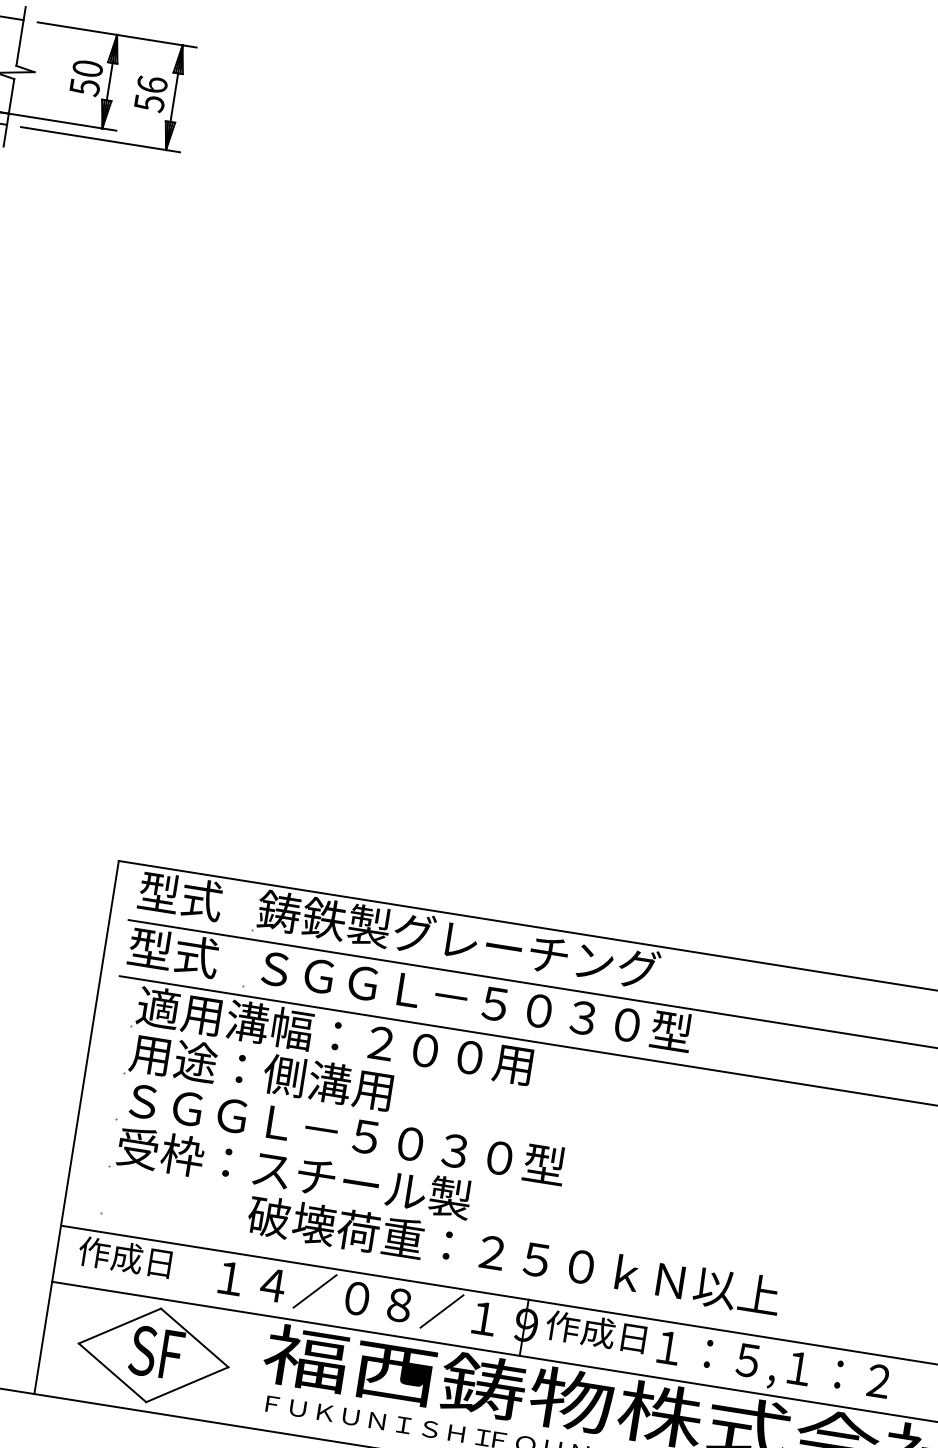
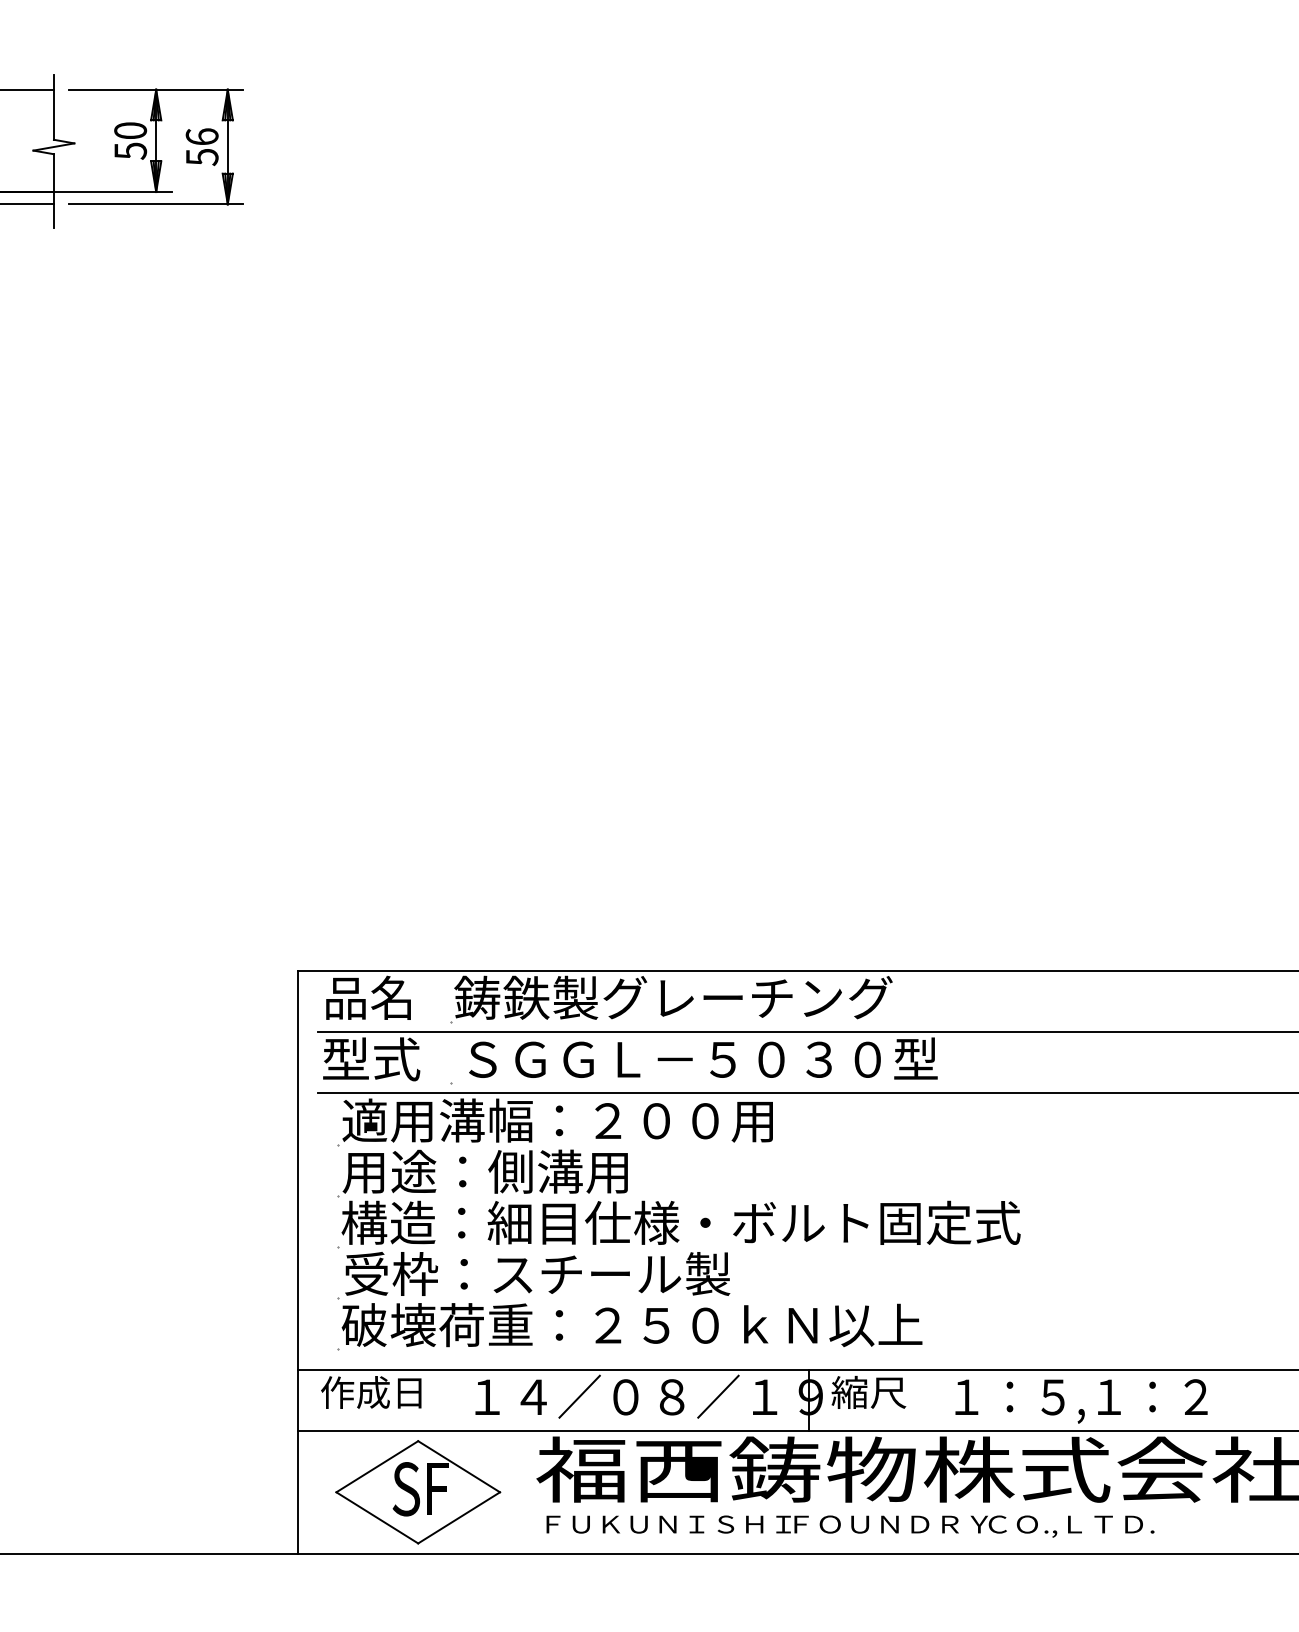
text: (180, 895) -> (369, 997), 型式 -> 品名
text: (432, 1146) -> (680, 1222), ＳＧＧＬ－５０３０型 -> 構造：細目仕様・ボルト固定式
text: (513, 1256) -> (631, 1325), moved
text: (595, 1330) -> (885, 1391), 作成日 -> 縮尺

